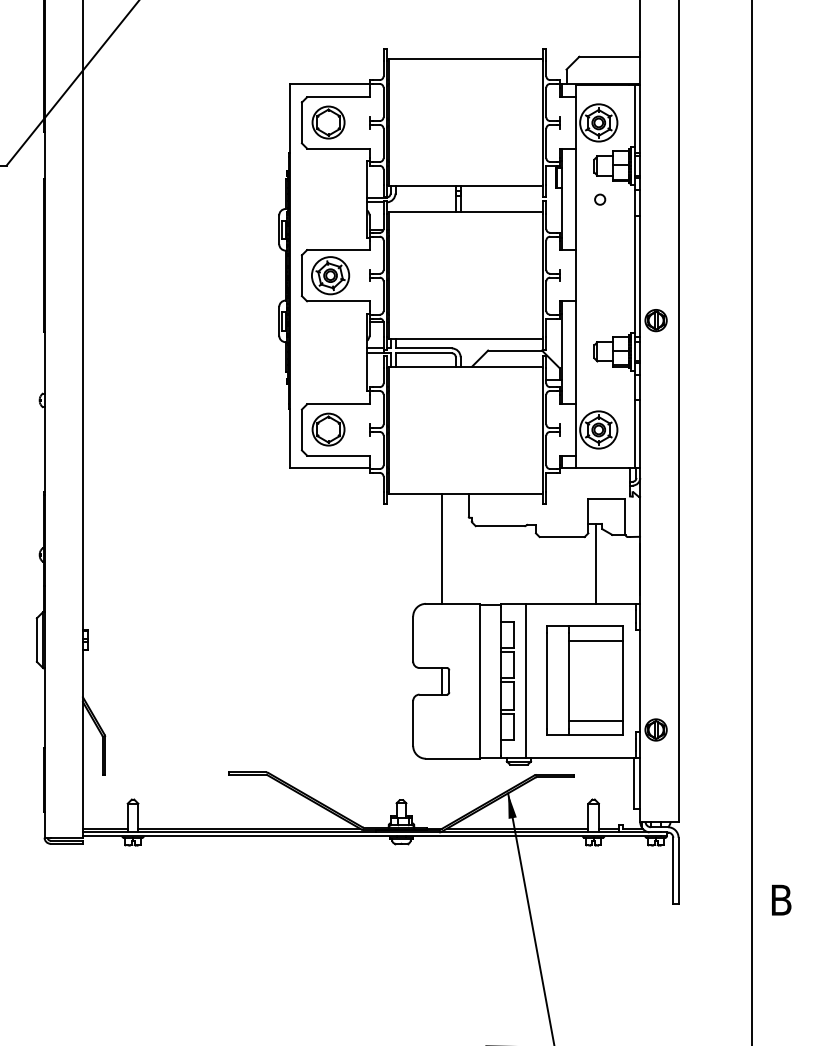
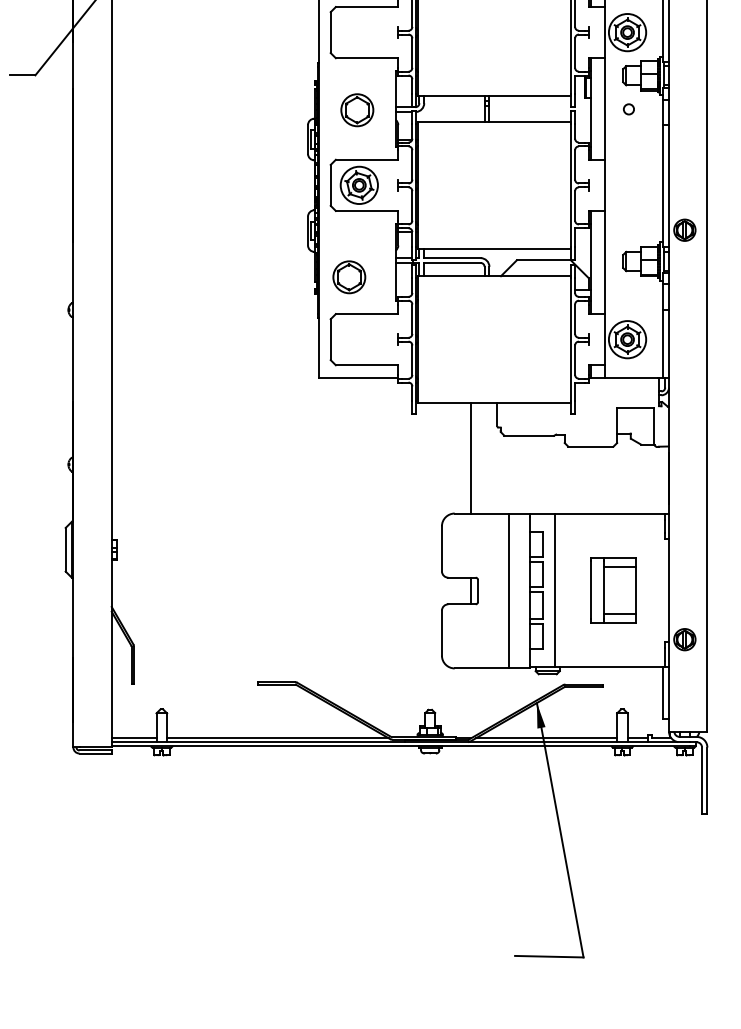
part: (328, 122) -> (357, 110), moved
part: (328, 429) -> (349, 277), moved
line: (595, 563) -> (624, 473), removed
part: (584, 680) -> (613, 590), size x0.6

